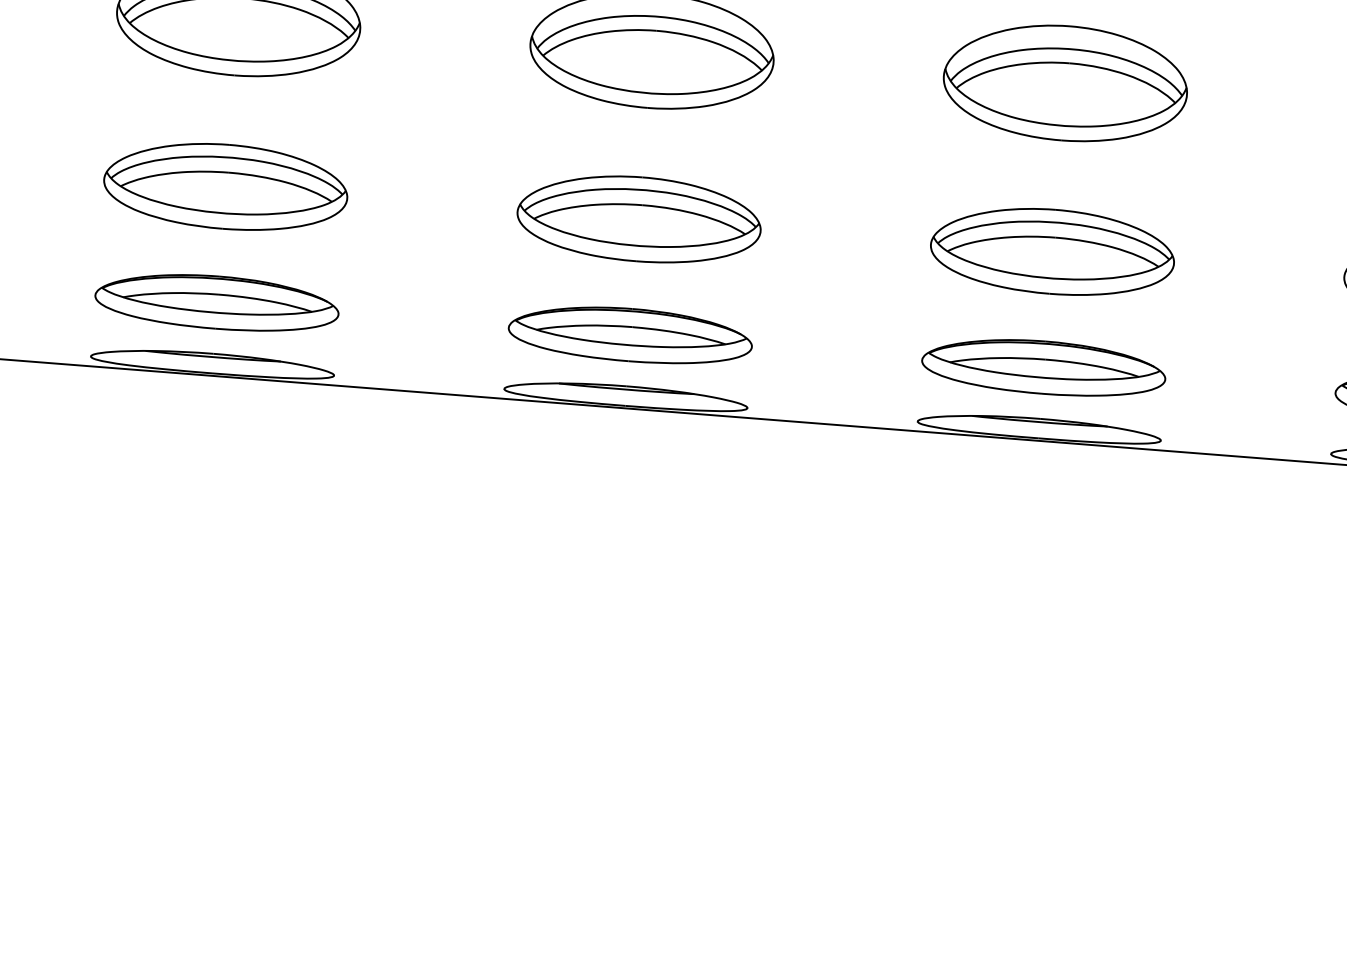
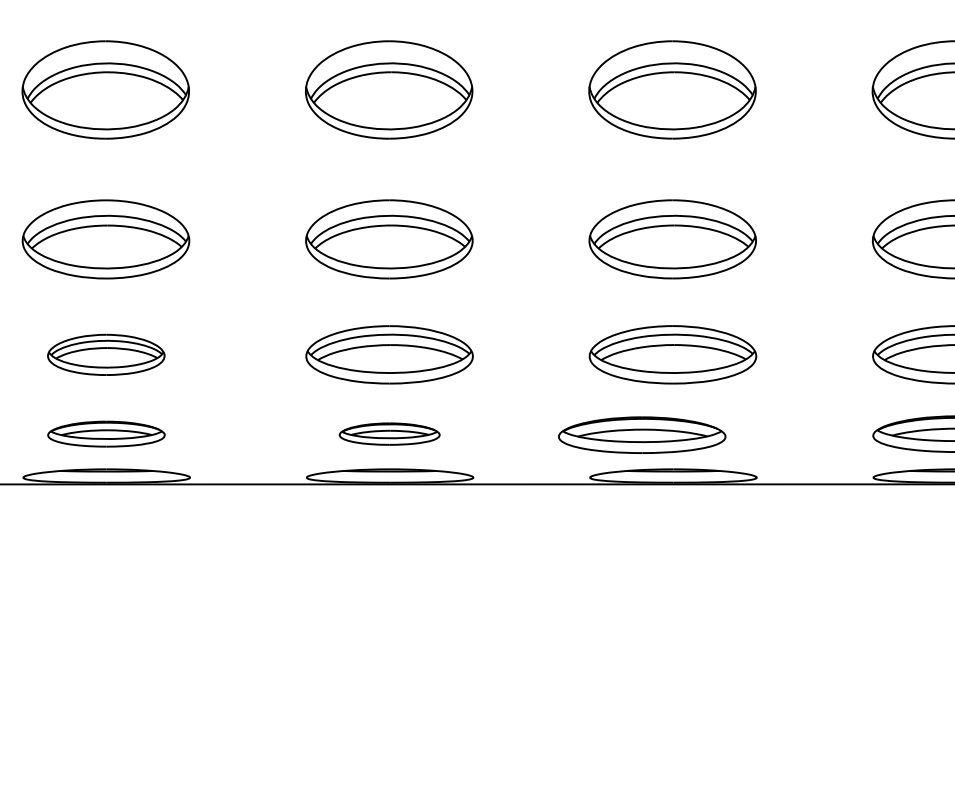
part: (226, 186) -> (106, 354), size x0.7
part: (217, 301) -> (106, 433), size x0.7
part: (630, 334) -> (389, 433), size x0.6
part: (1044, 366) -> (642, 434), moved

